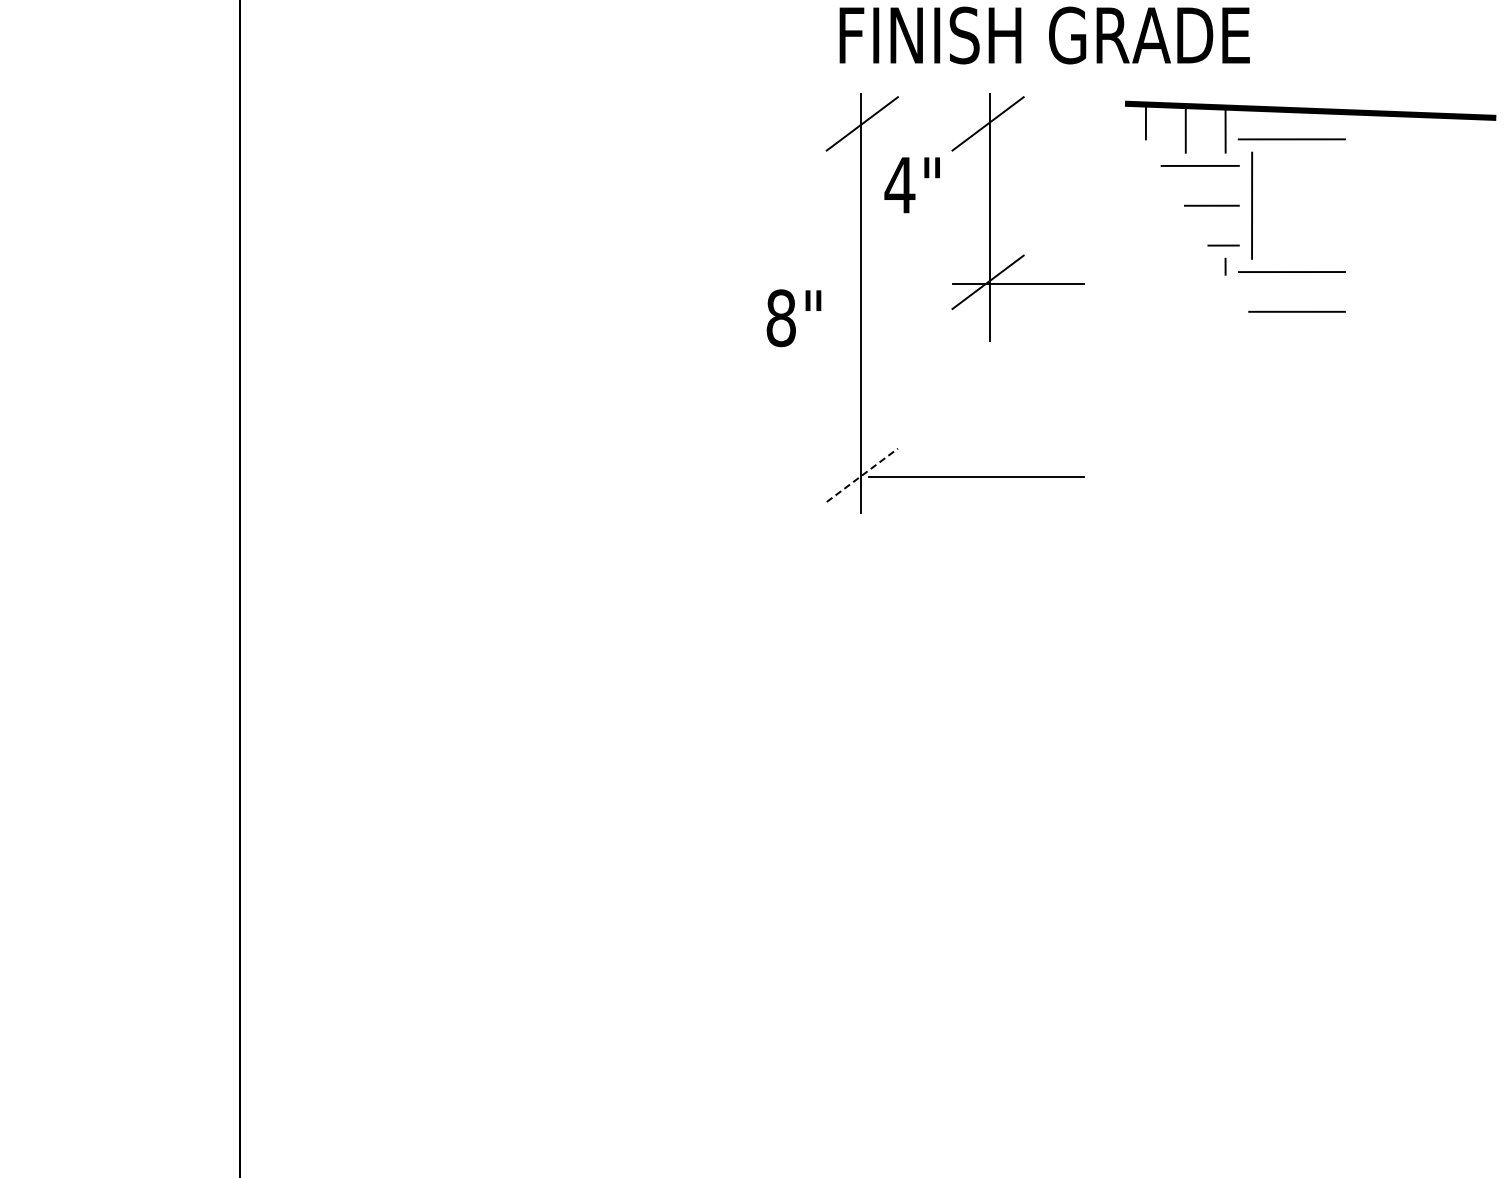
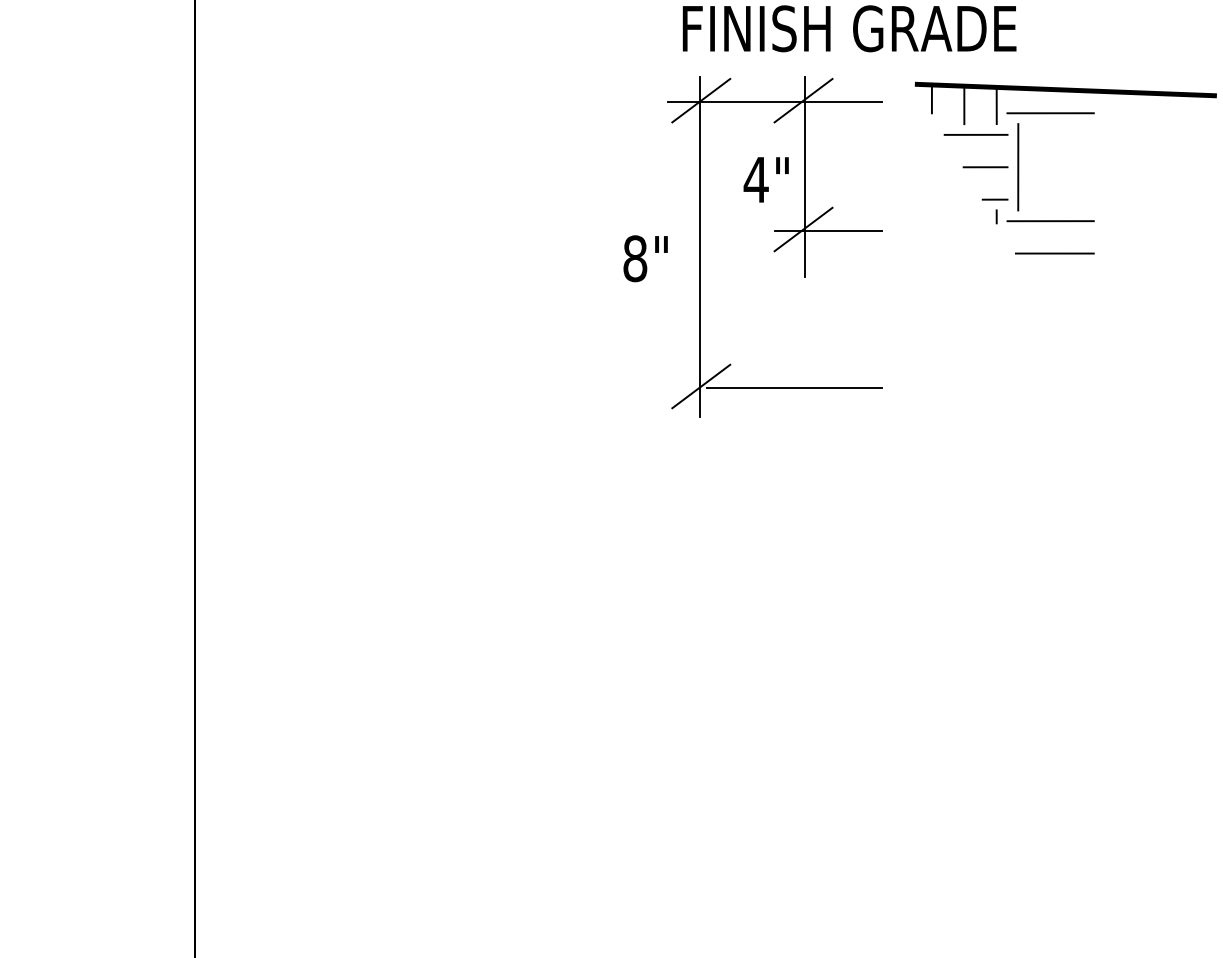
line: (952, 125) -> (774, 101), added
text: (911, 185) -> (765, 180), moved
line: (862, 475) -> (701, 386), dashed -> solid

